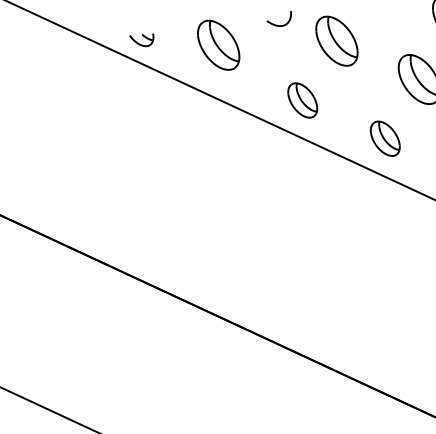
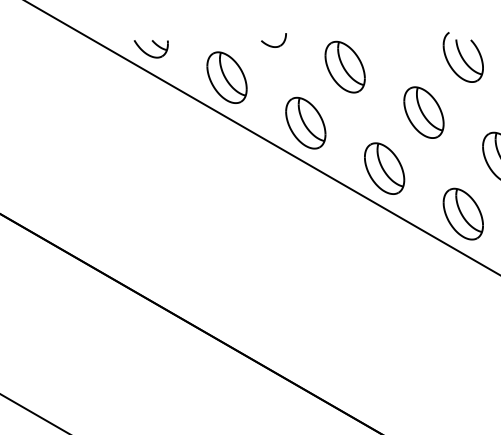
part: (279, 19) -> (273, 40), moved
part: (141, 40) -> (150, 49), size x1.43
part: (218, 45) -> (226, 77), moved
part: (302, 99) -> (305, 122), size x1.43
part: (385, 138) -> (384, 168), size x1.43

